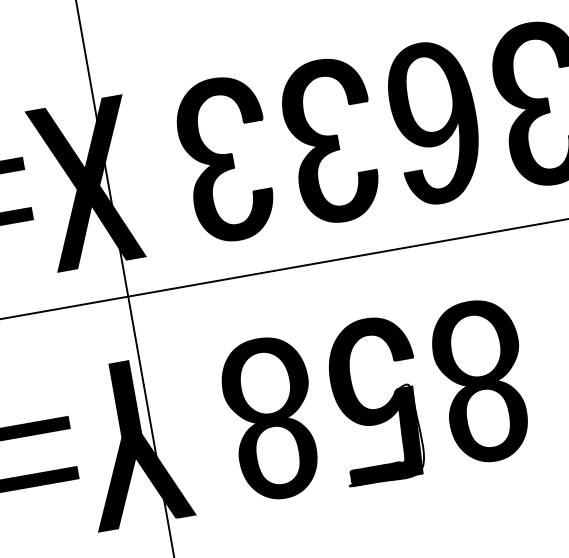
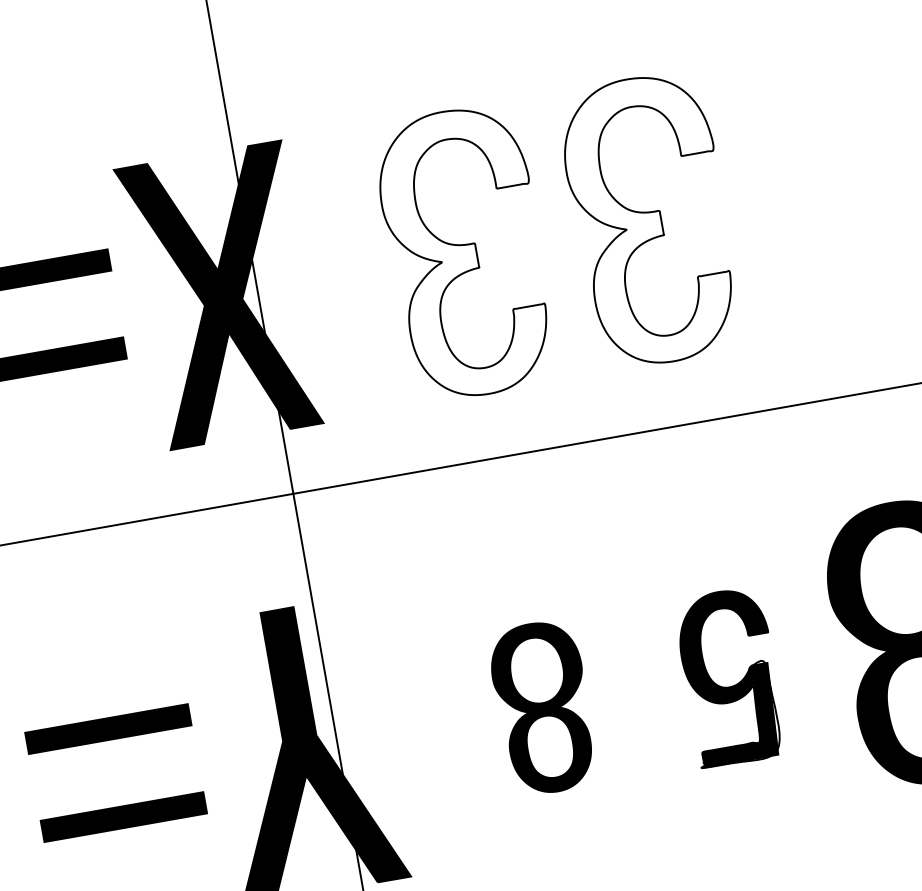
part: (433, 123) -> (829, 189), removed
fill: (329, 140) -> (646, 219), removed
fill: (224, 159) -> (462, 253), removed
part: (376, 402) -> (729, 679), size x0.6
part: (269, 418) -> (541, 707), size x0.6

